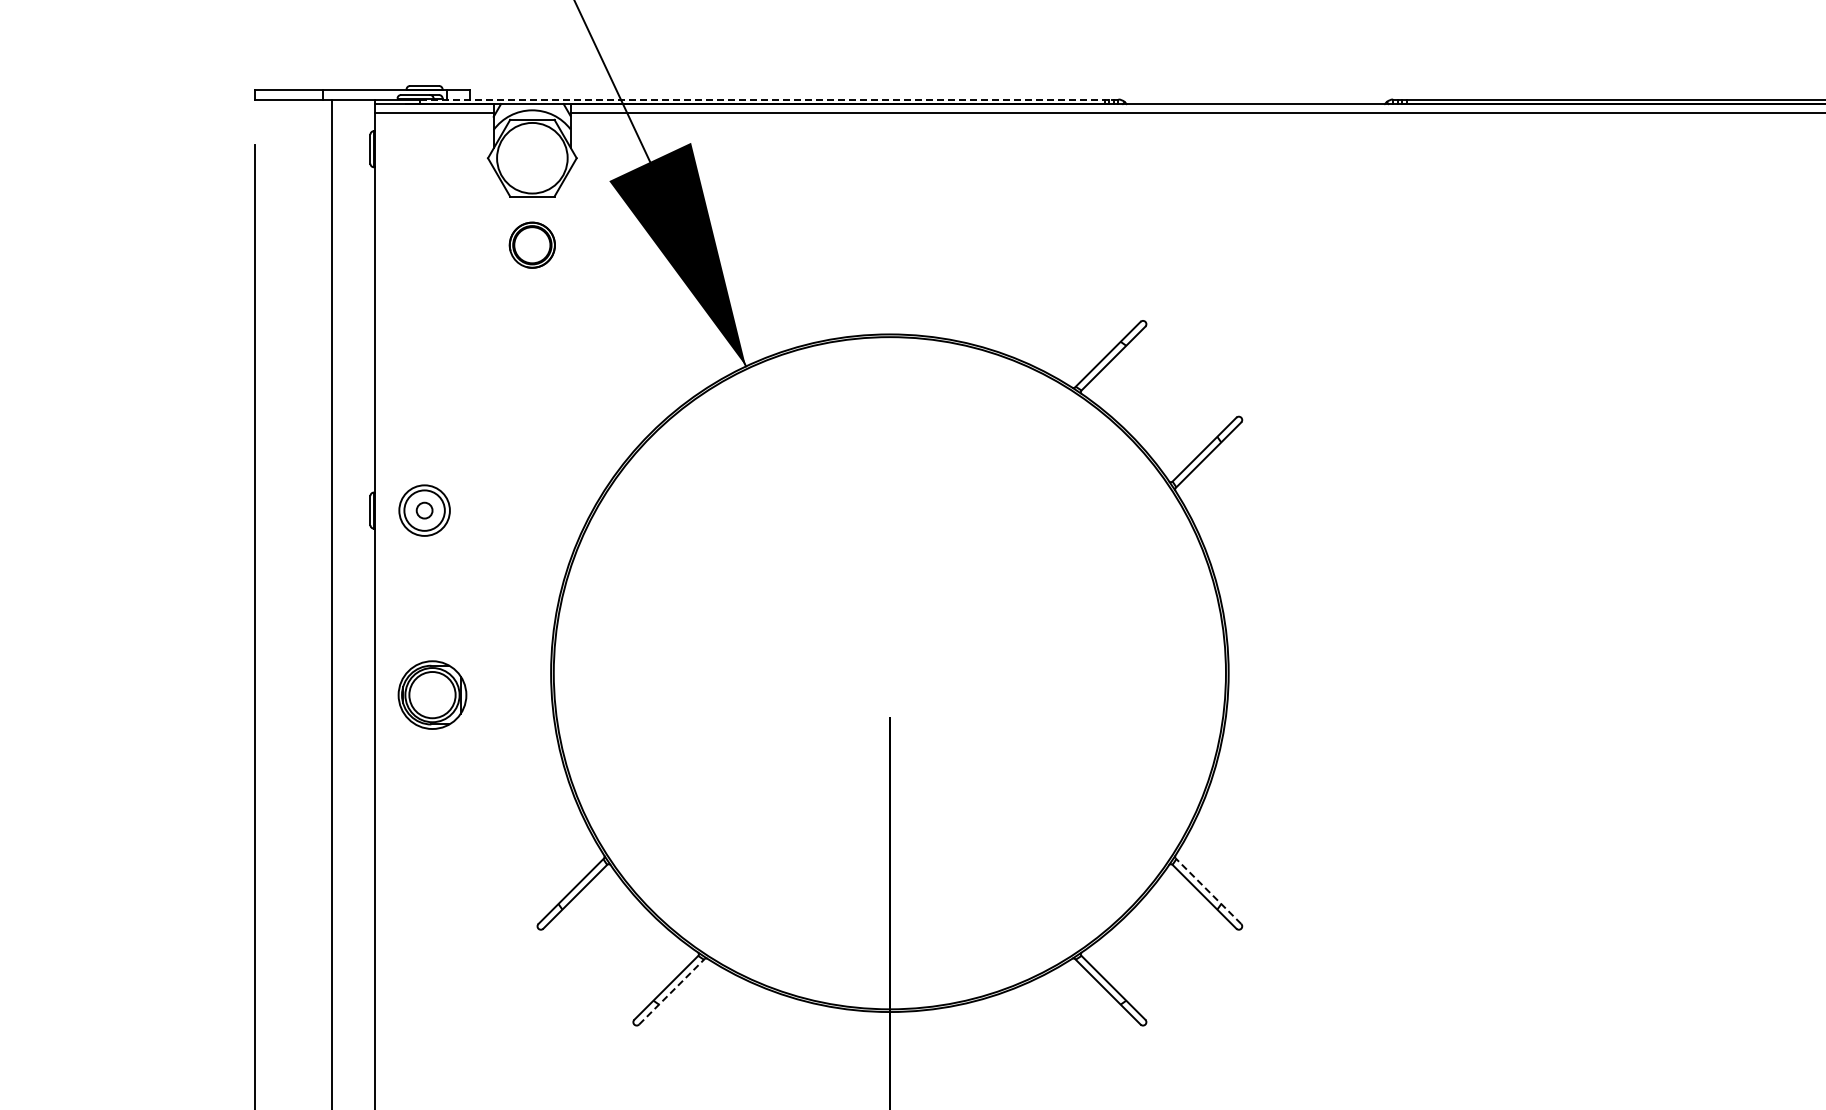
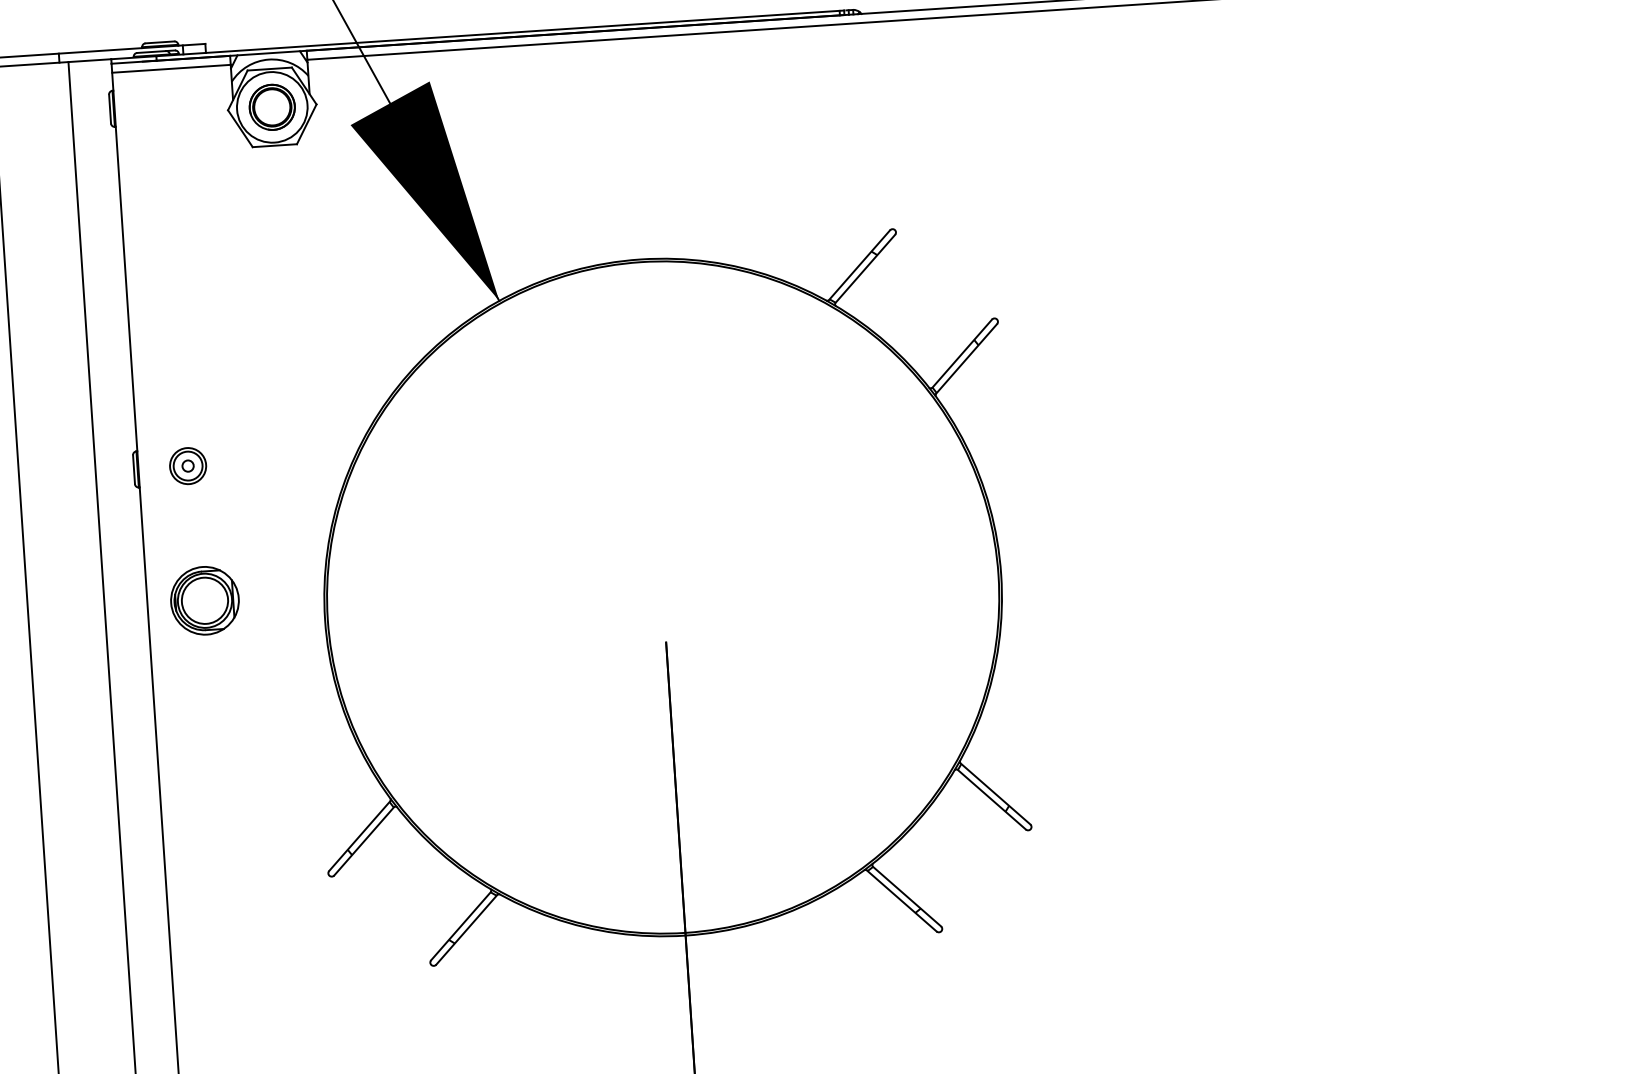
line: (764, 99) -> (500, 33), dashed -> solid
part: (531, 244) -> (271, 106), moved
part: (424, 510) -> (188, 466), size x0.71
part: (432, 694) -> (204, 600), moved
line: (1208, 890) -> (995, 793), dashed -> solid
line: (672, 991) -> (467, 929), dashed -> solid

